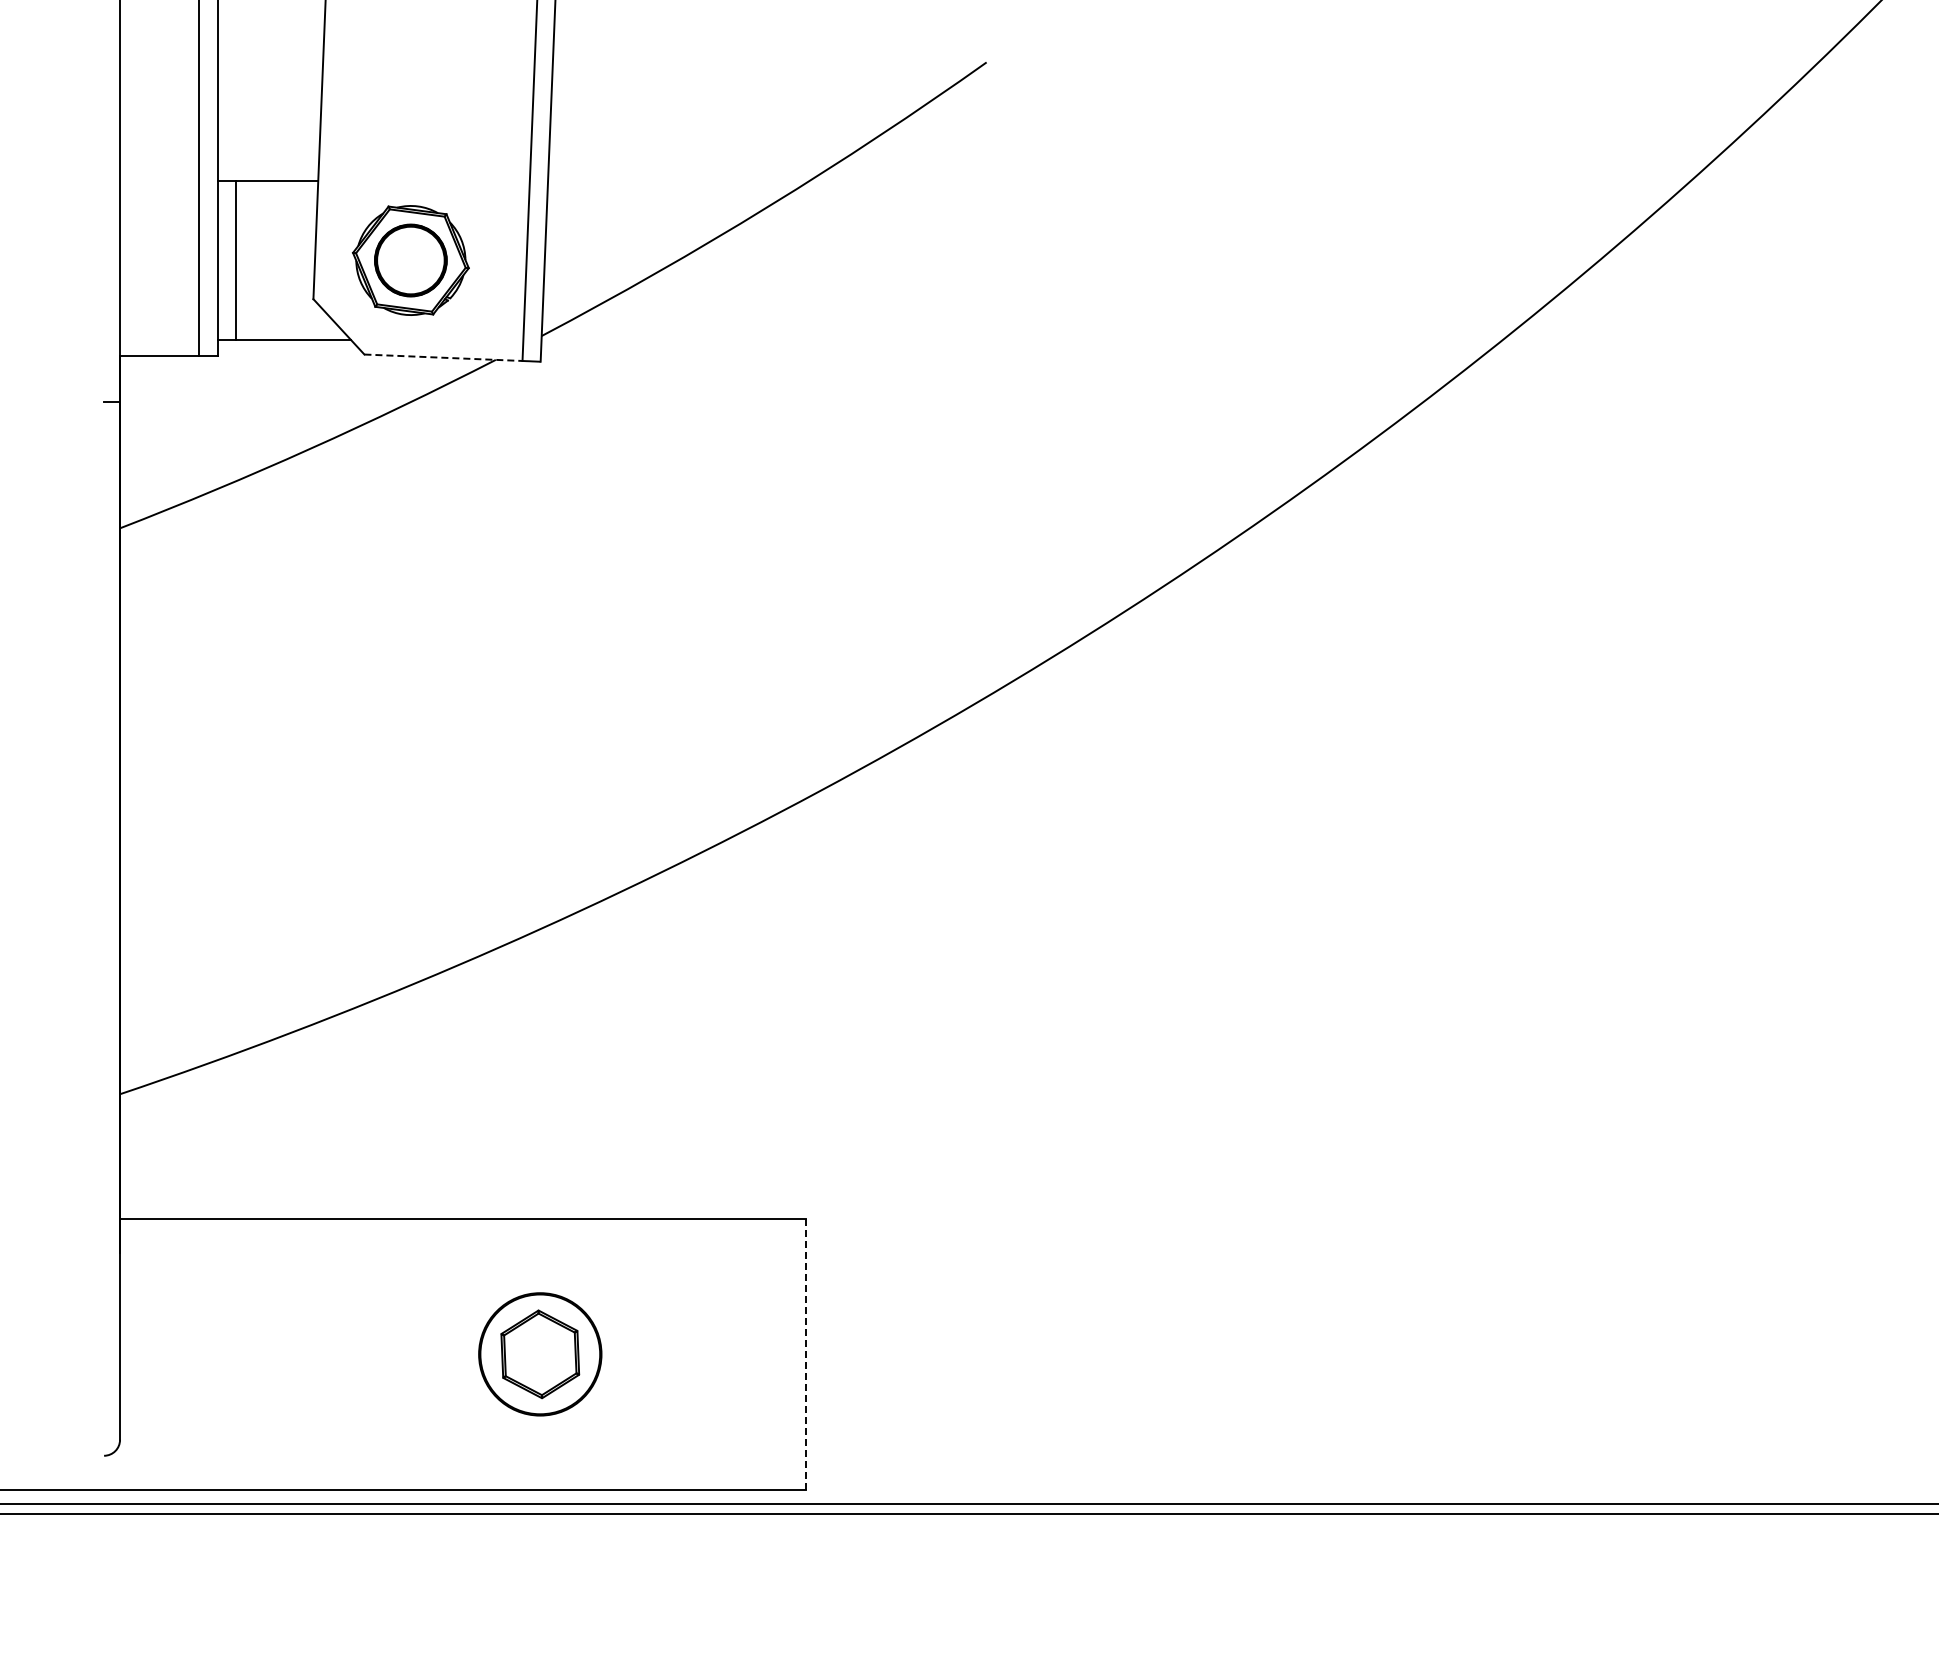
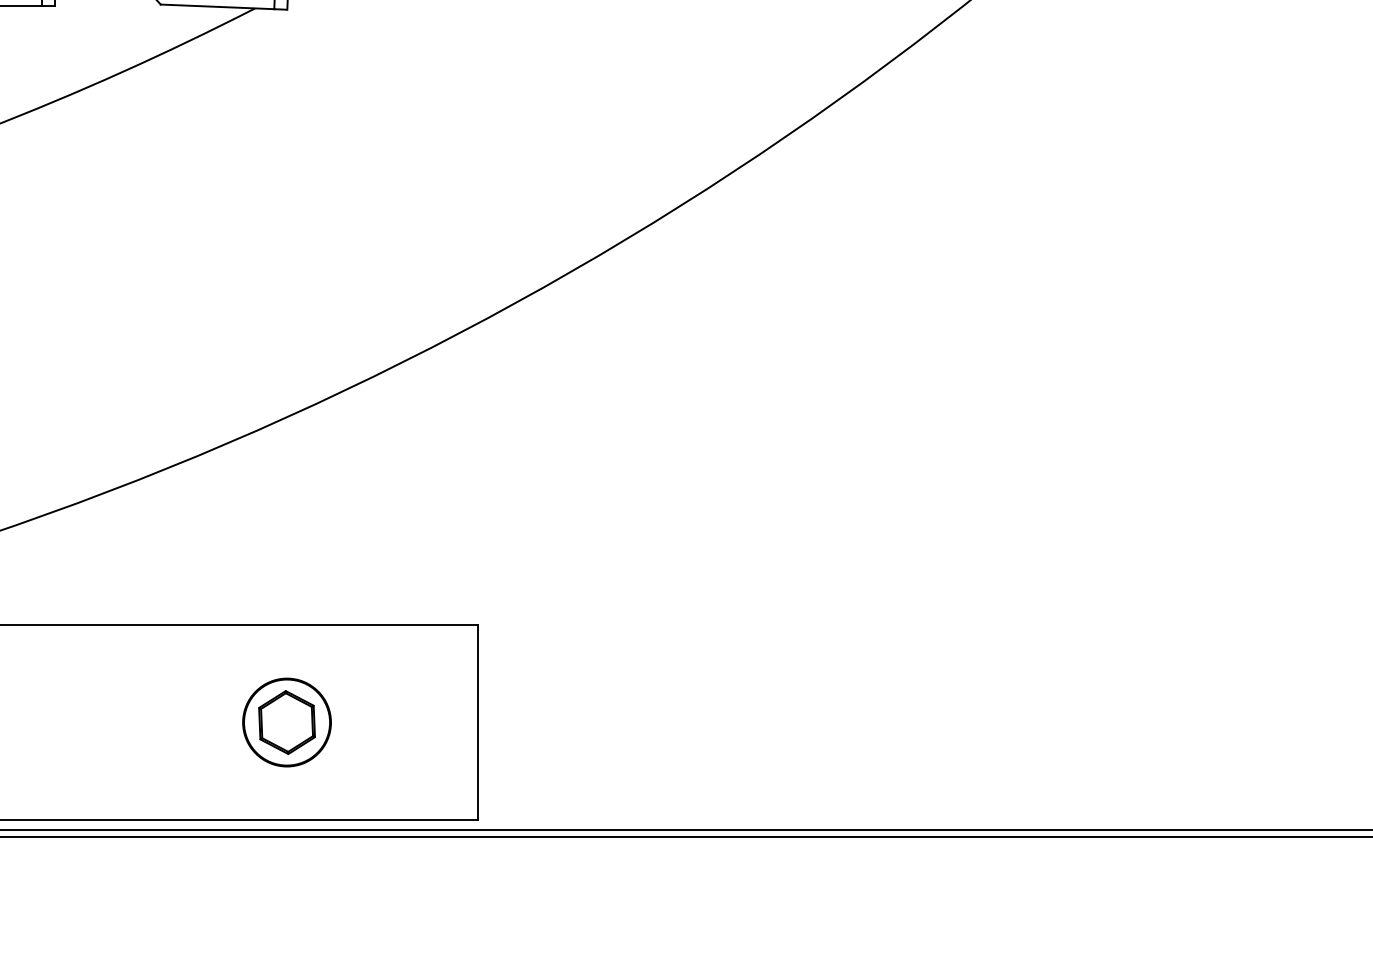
line: (443, 357) -> (217, 6), dashed -> solid
line: (806, 1354) -> (478, 722), dashed -> solid

